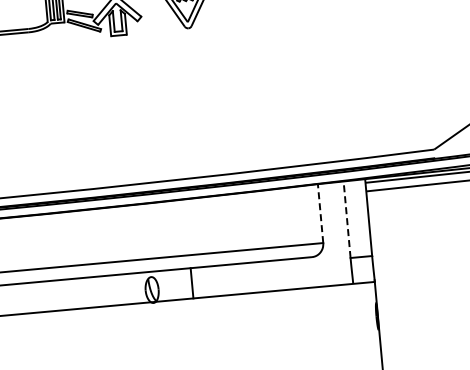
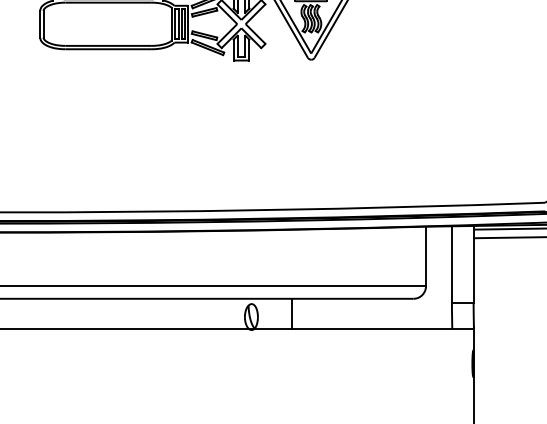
line: (321, 213) -> (426, 256), dashed -> solid
line: (346, 219) -> (451, 264), dashed -> solid

